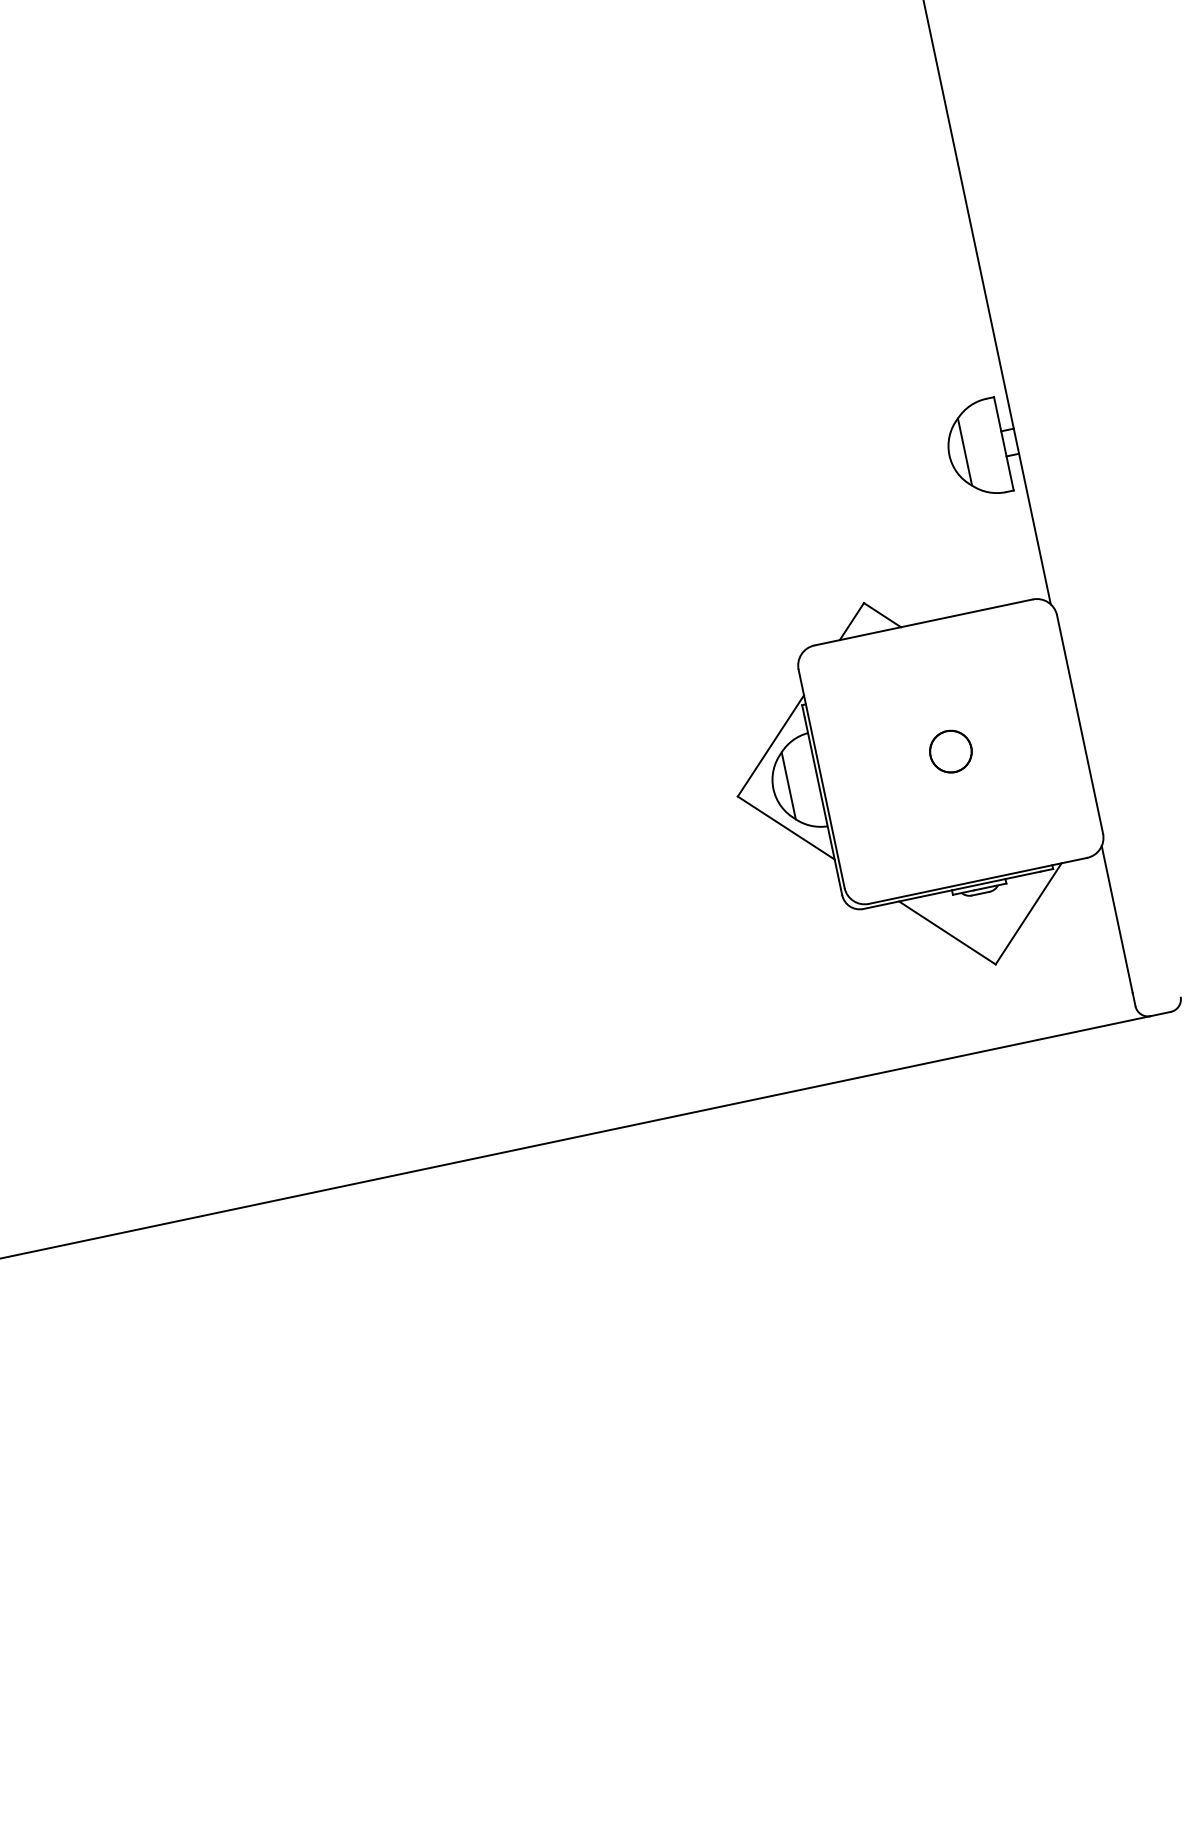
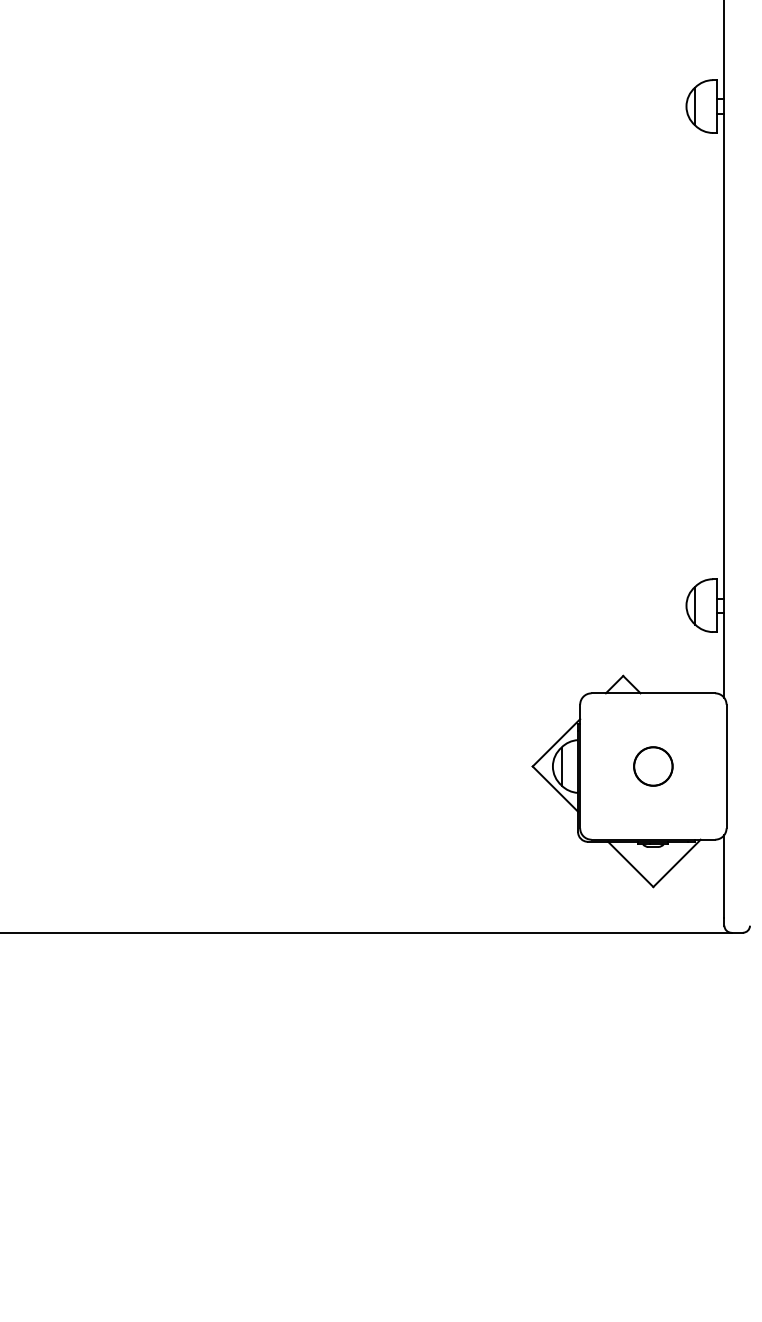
circle: (951, 751) -> (653, 766), size x1.67

